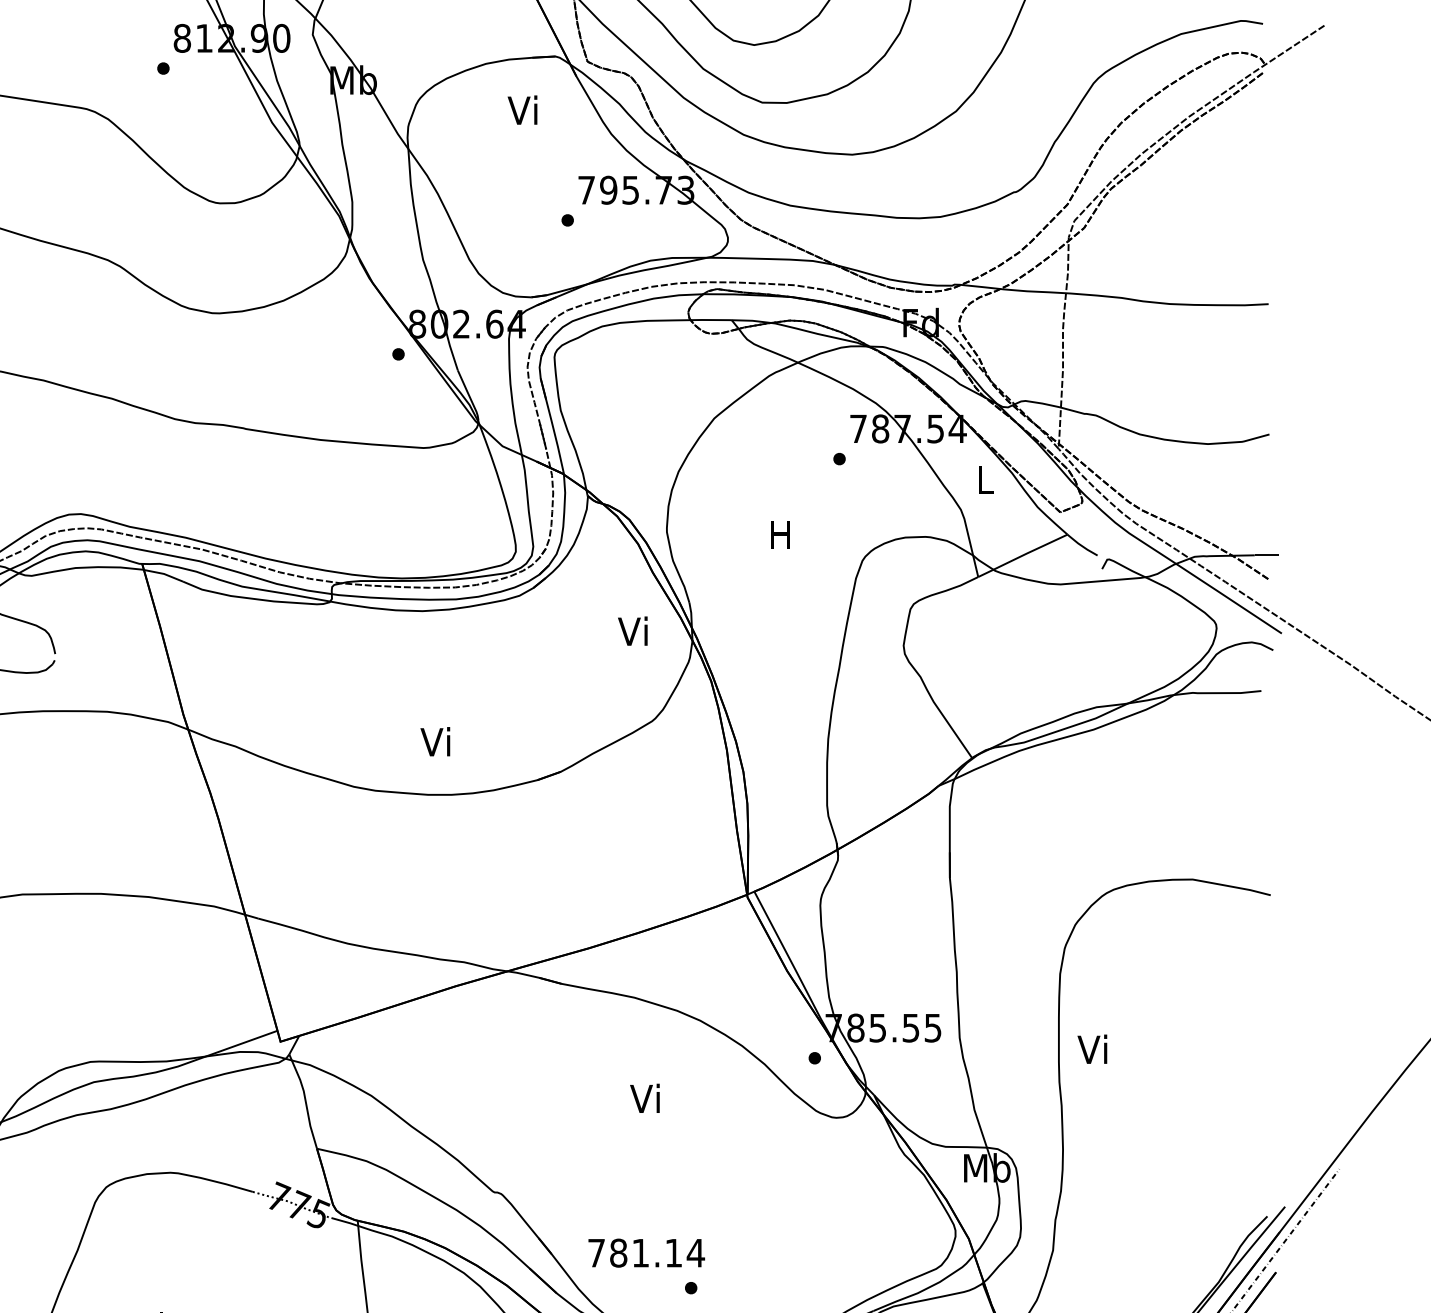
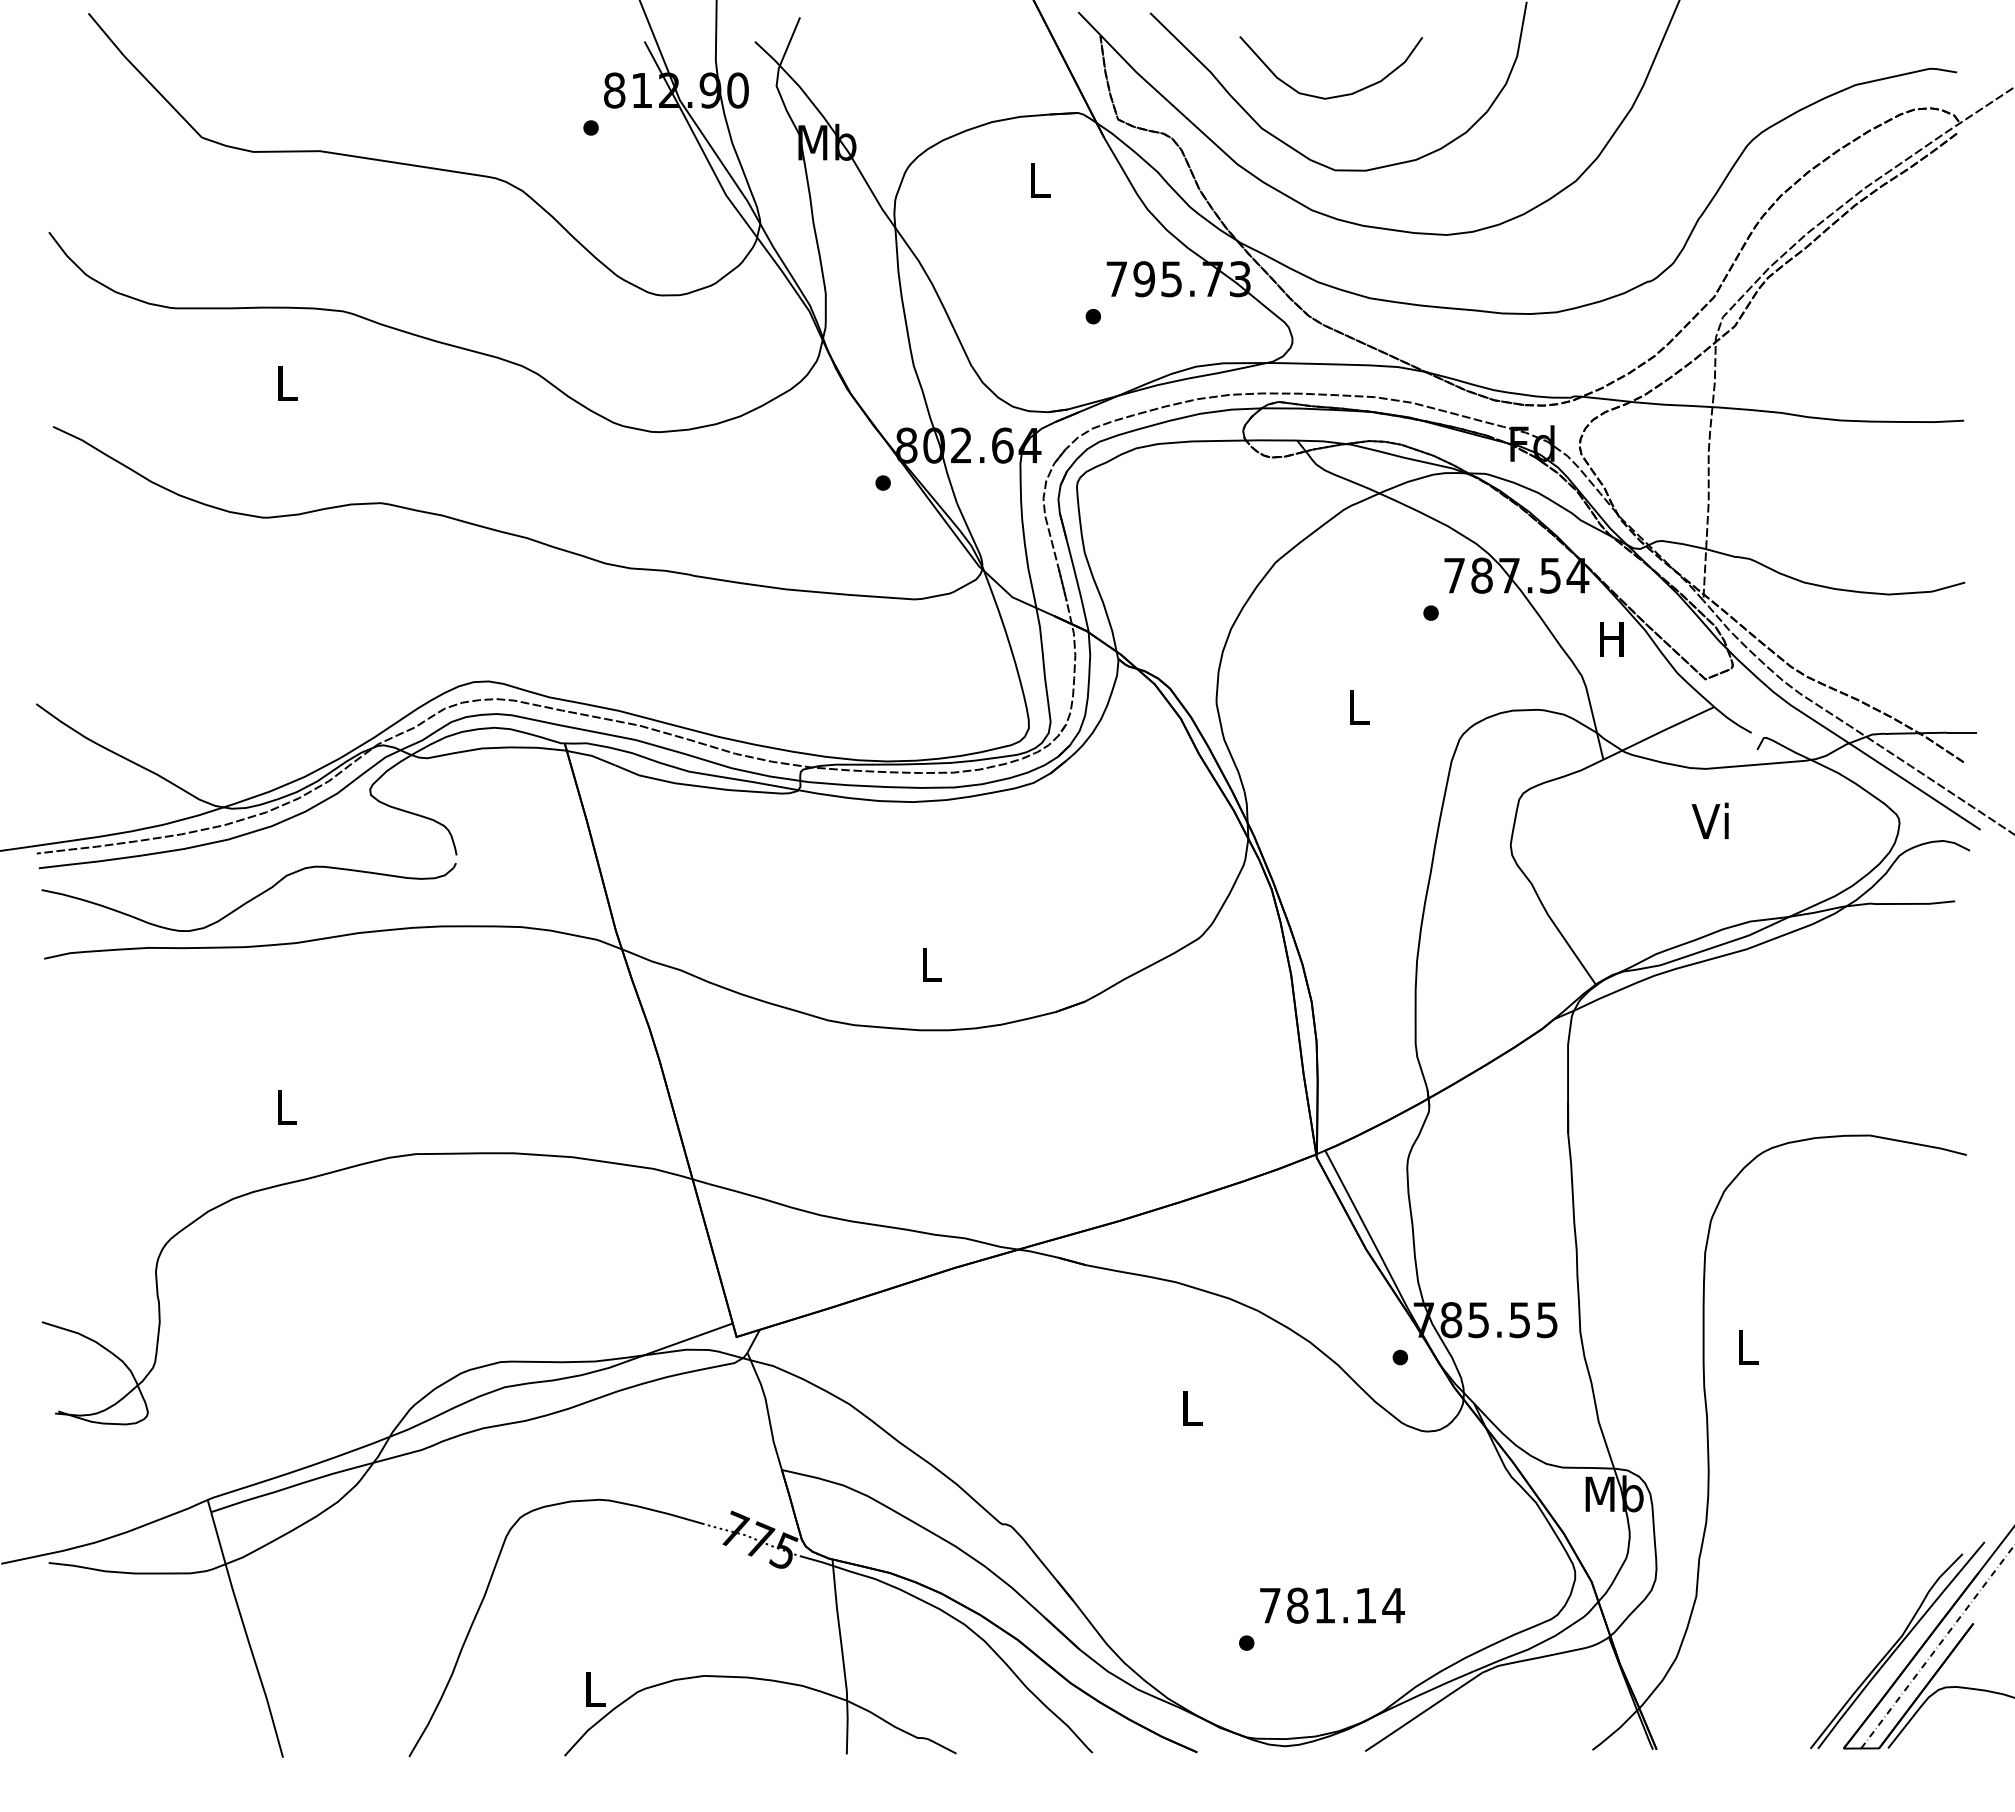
text: (521, 110) -> (1036, 179), Vi -> L
text: (984, 480) -> (1611, 639), L -> H
text: (780, 535) -> (1357, 707), H -> L
text: (632, 630) -> (1709, 820), moved
text: (435, 741) -> (928, 964), Vi -> L
text: (1091, 1049) -> (1744, 1346), Vi -> L
text: (644, 1098) -> (1188, 1407), Vi -> L
text: (646, 1252) -> (1332, 1605), moved

